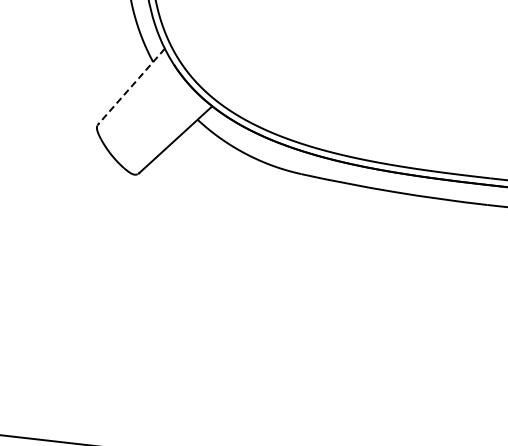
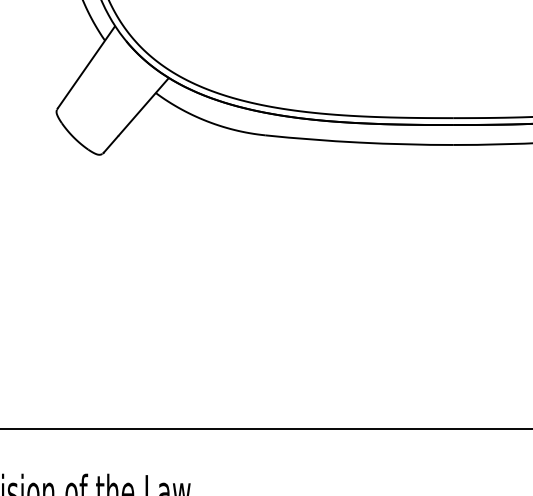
line: (130, 87) -> (85, 68), dashed -> solid

